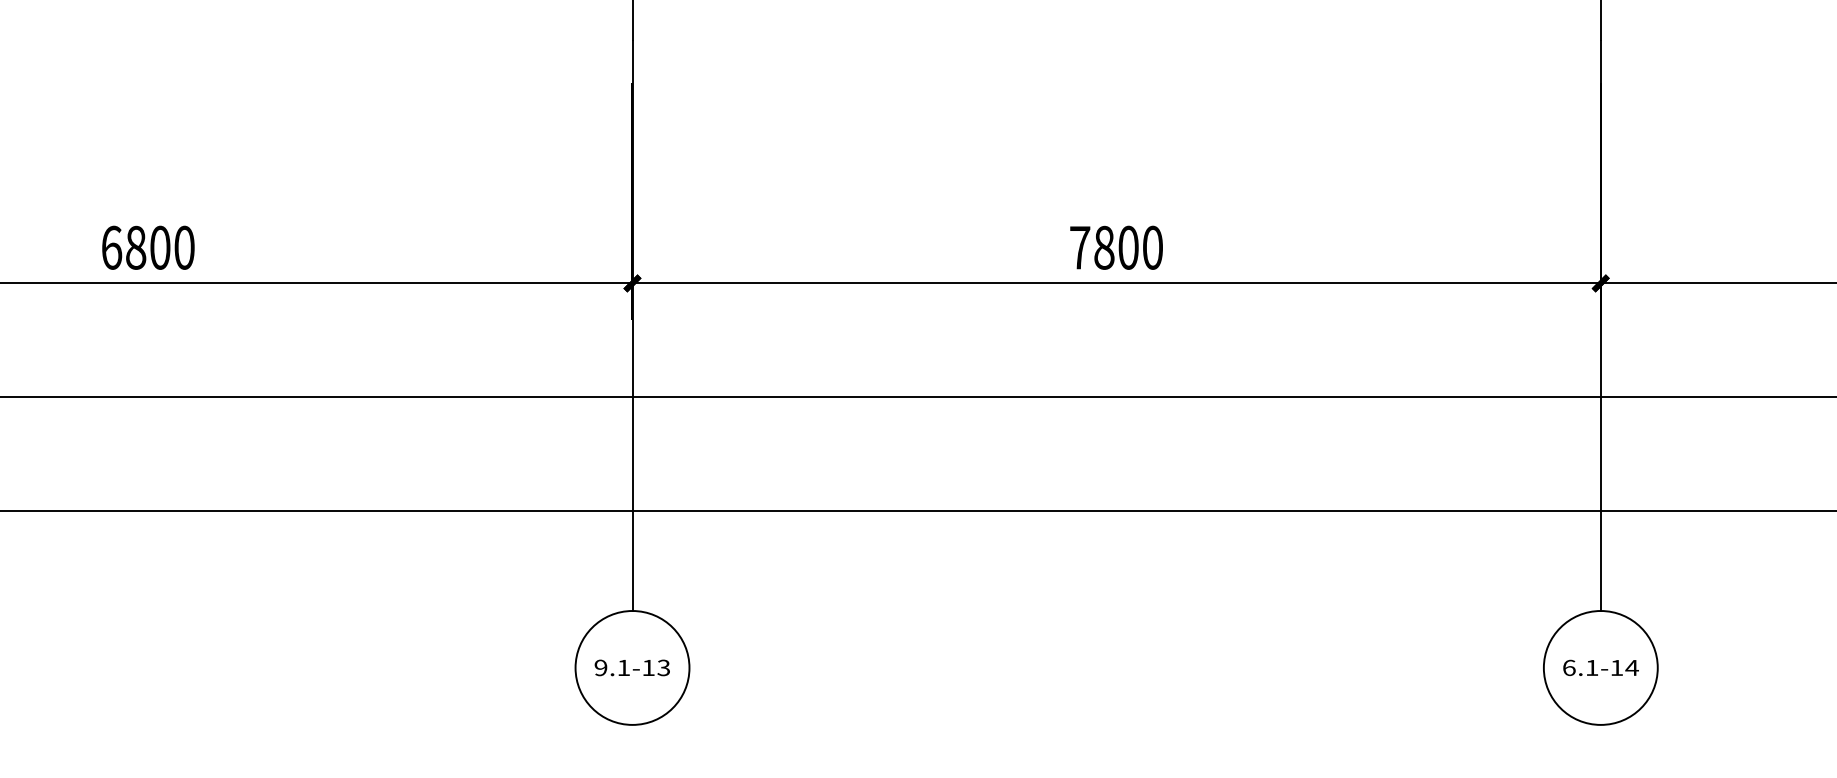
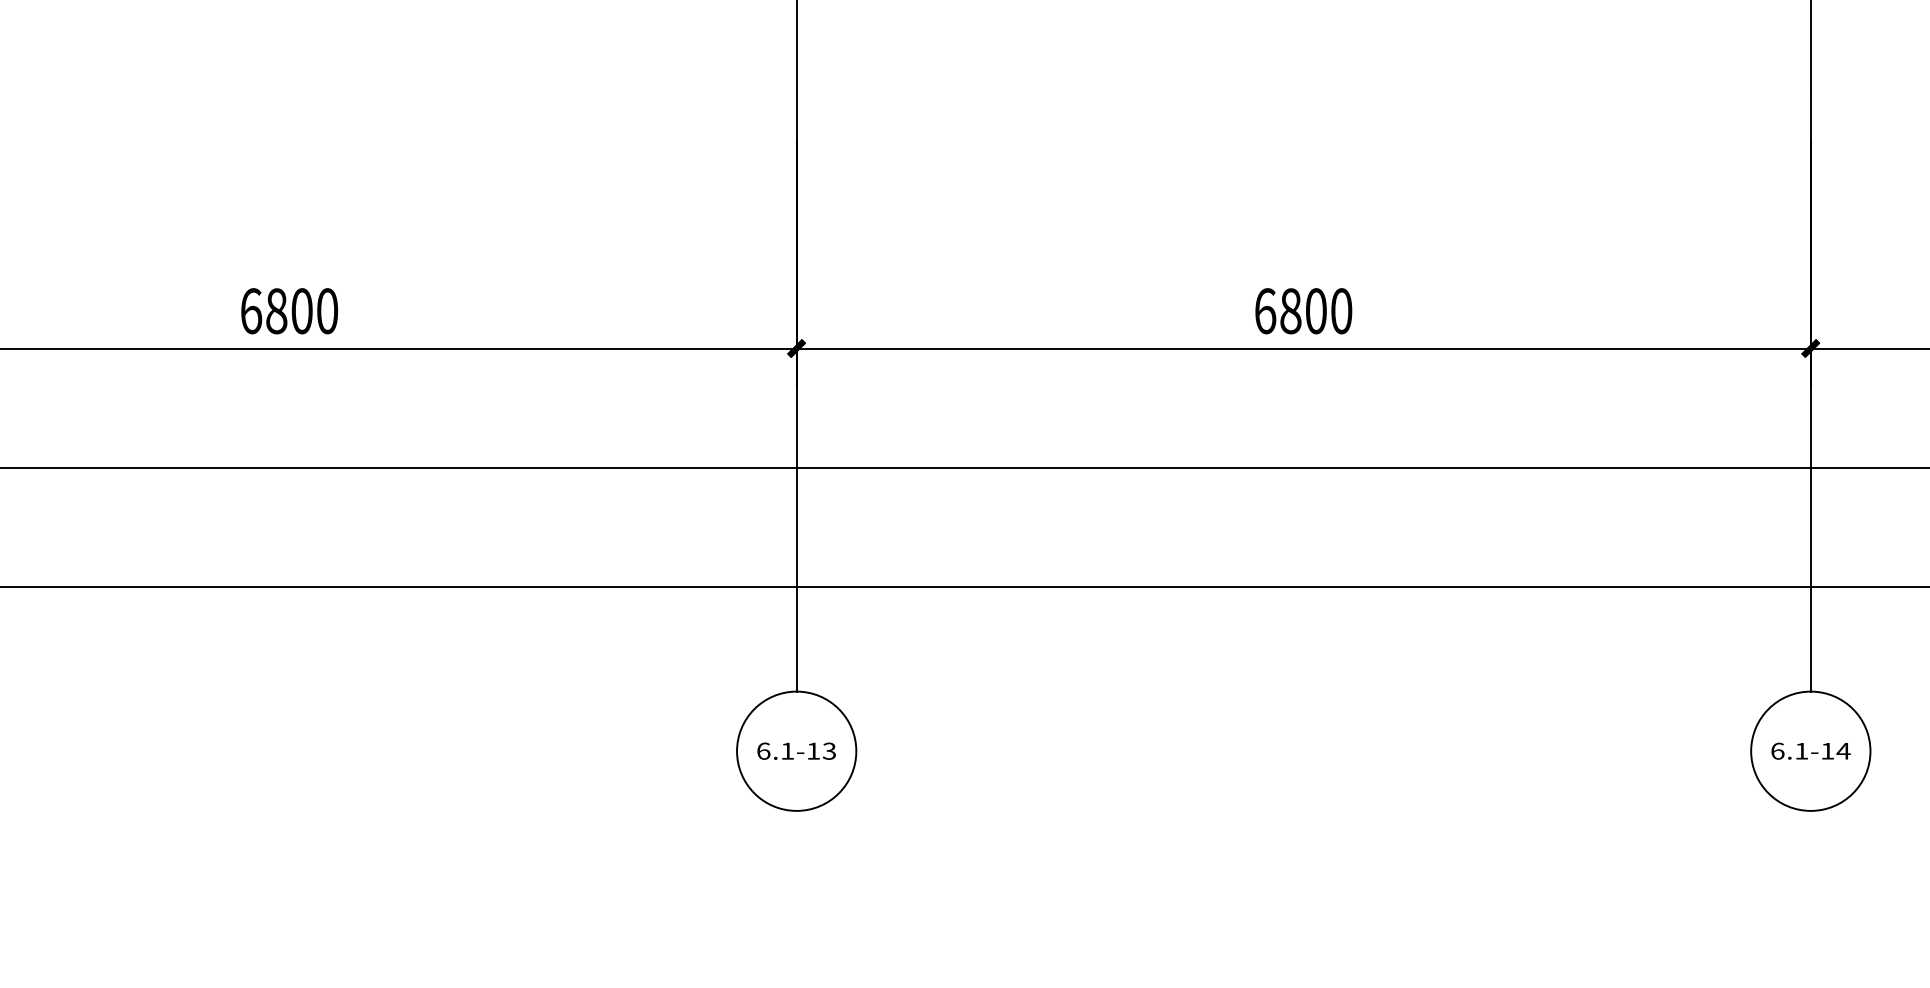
text: (1080, 248) -> (1265, 311), 7800 -> 6800
text: (600, 667) -> (763, 750), 9.1-13 -> 6.1-13

